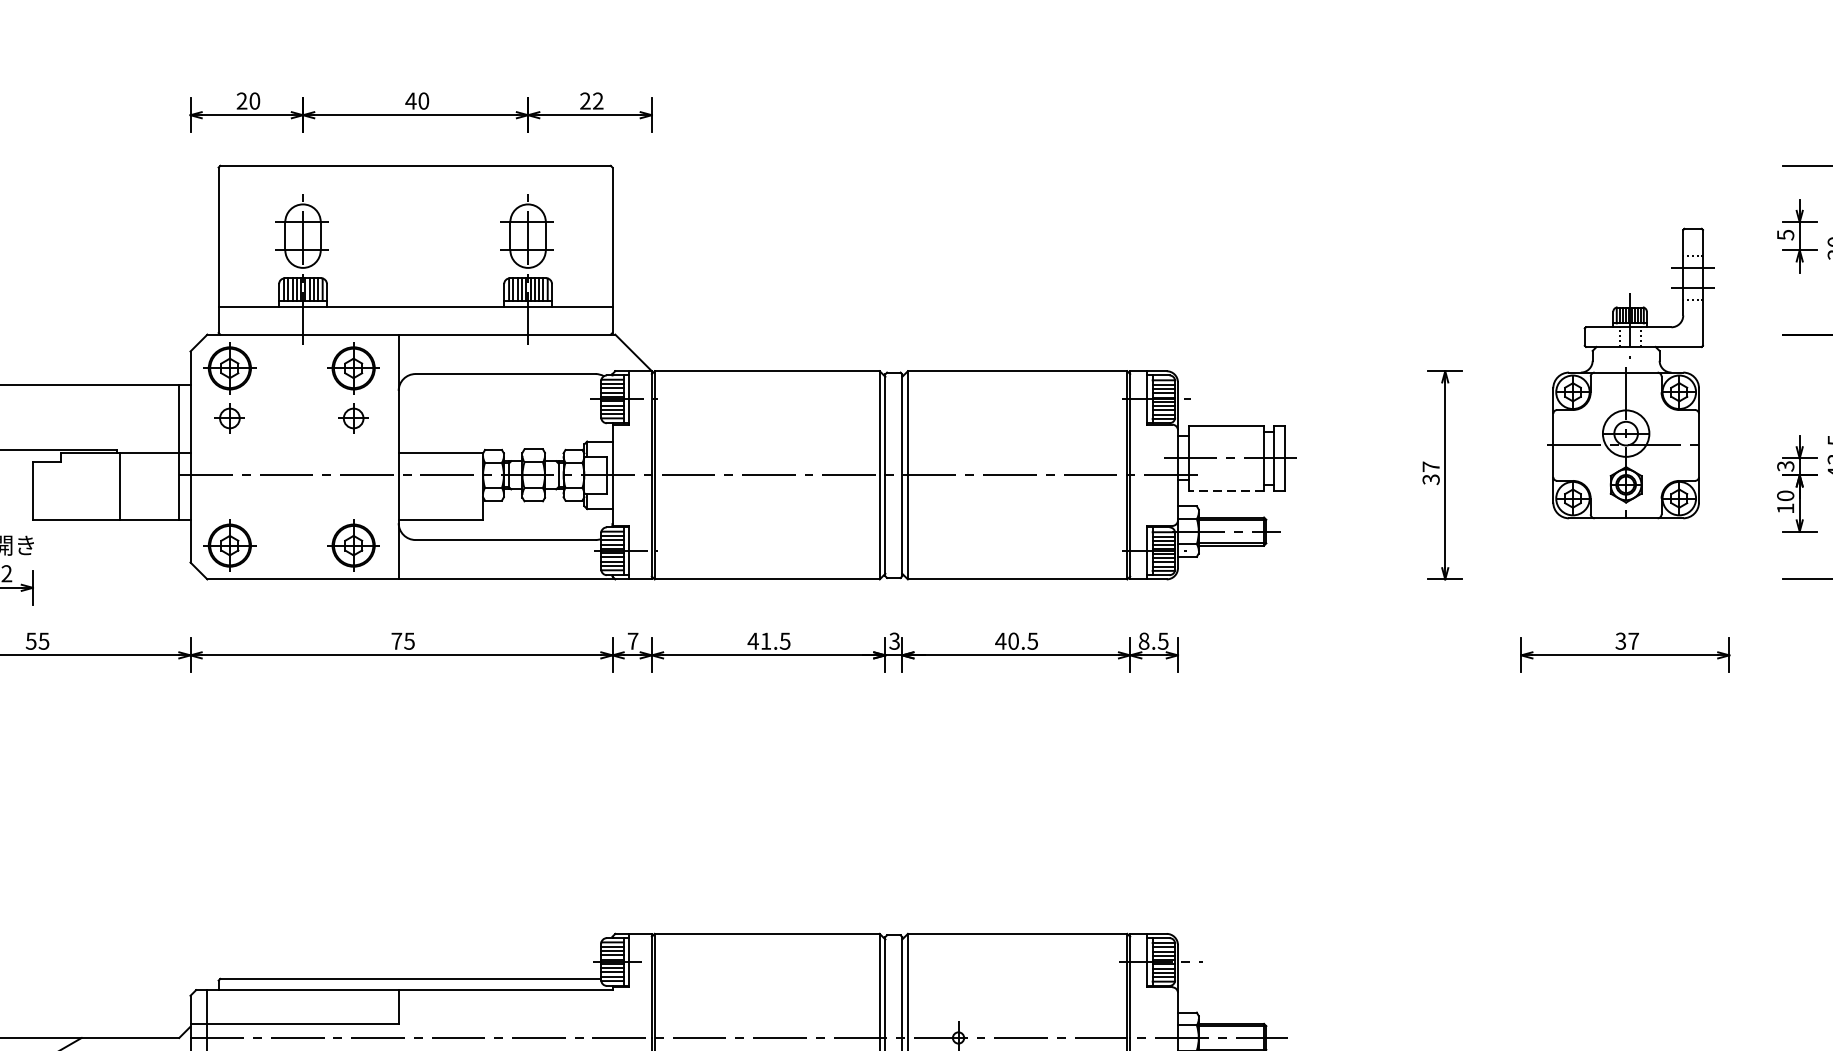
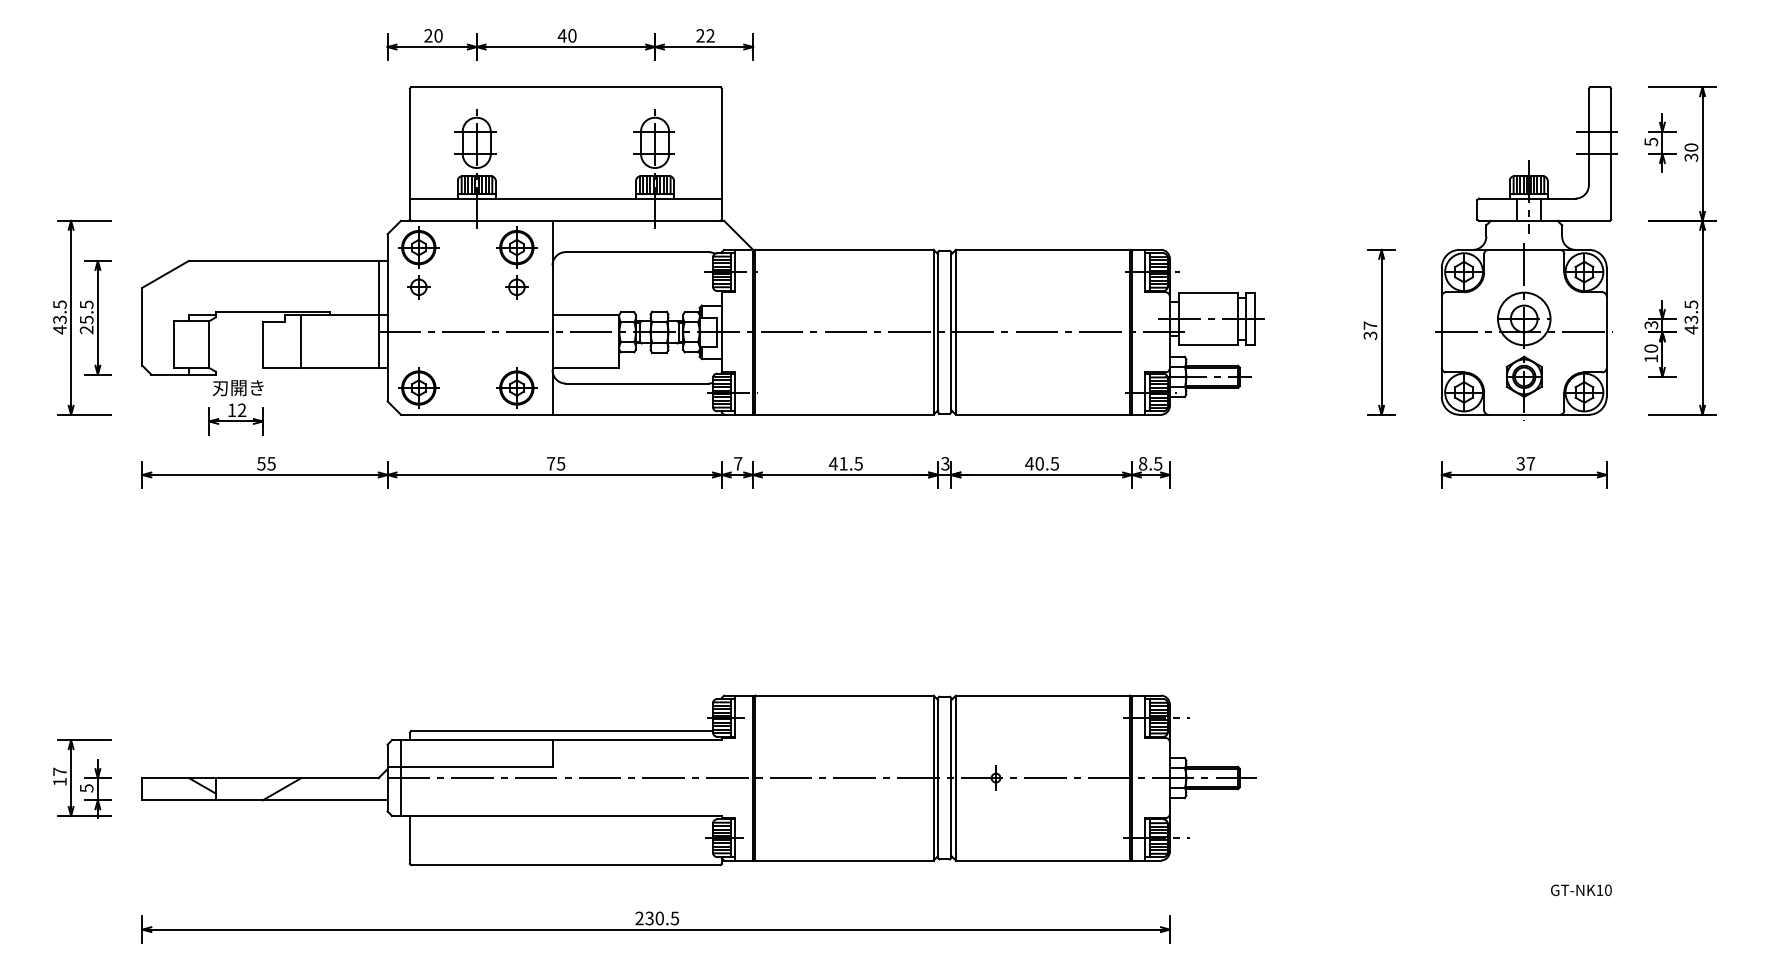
part: (1628, 375) -> (1526, 253), size x1.43
line: (119, 485) -> (301, 340), moved
line: (1225, 490) -> (1207, 344), dashed -> solid

